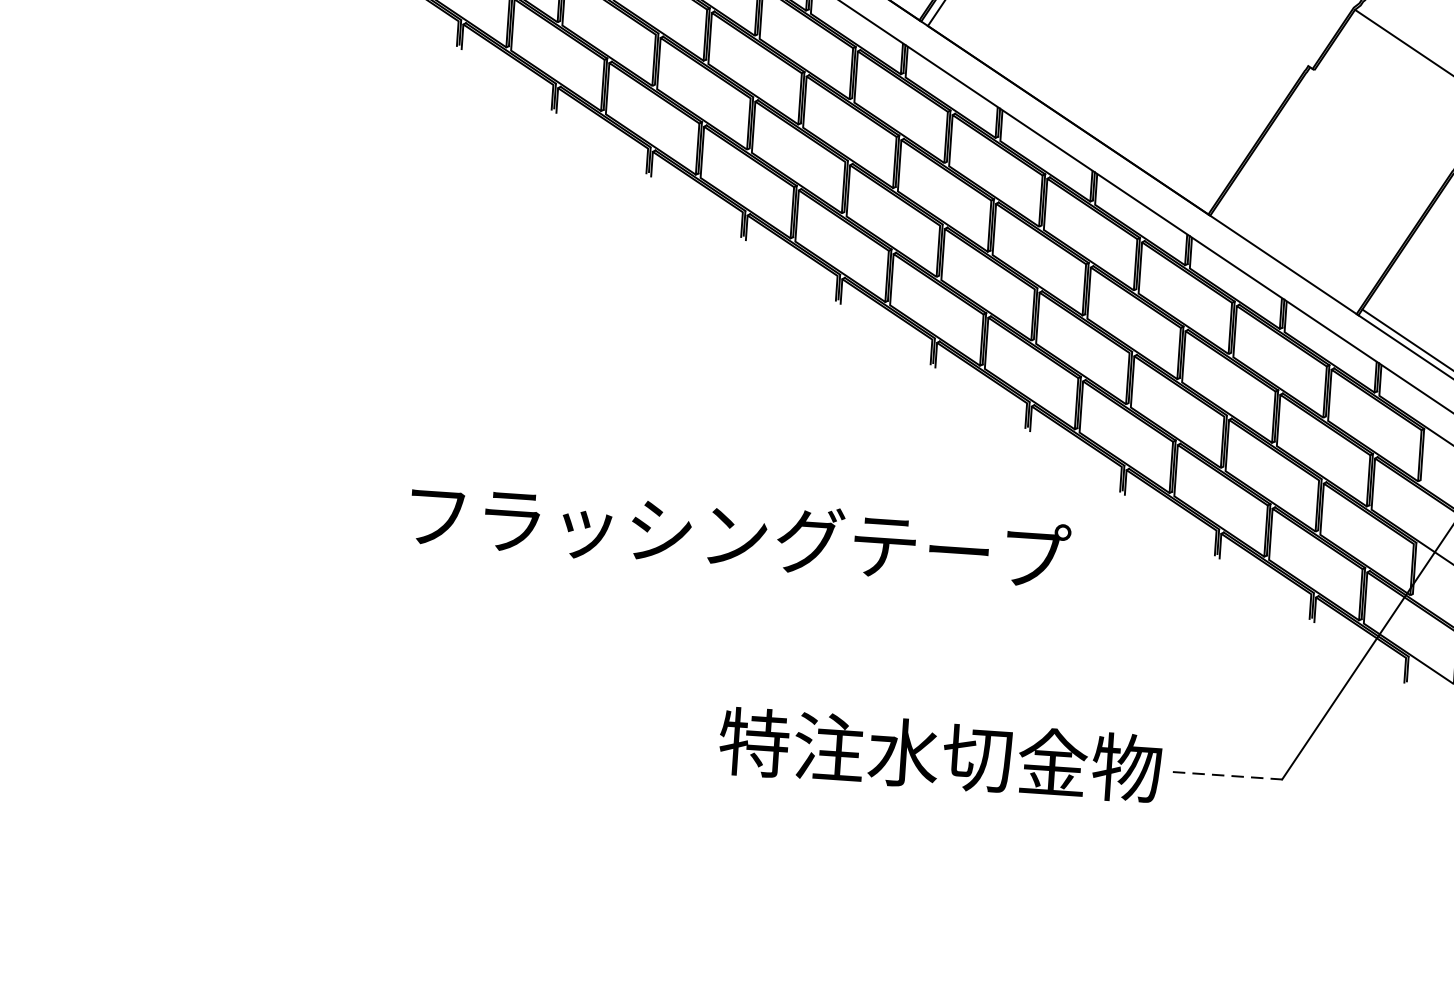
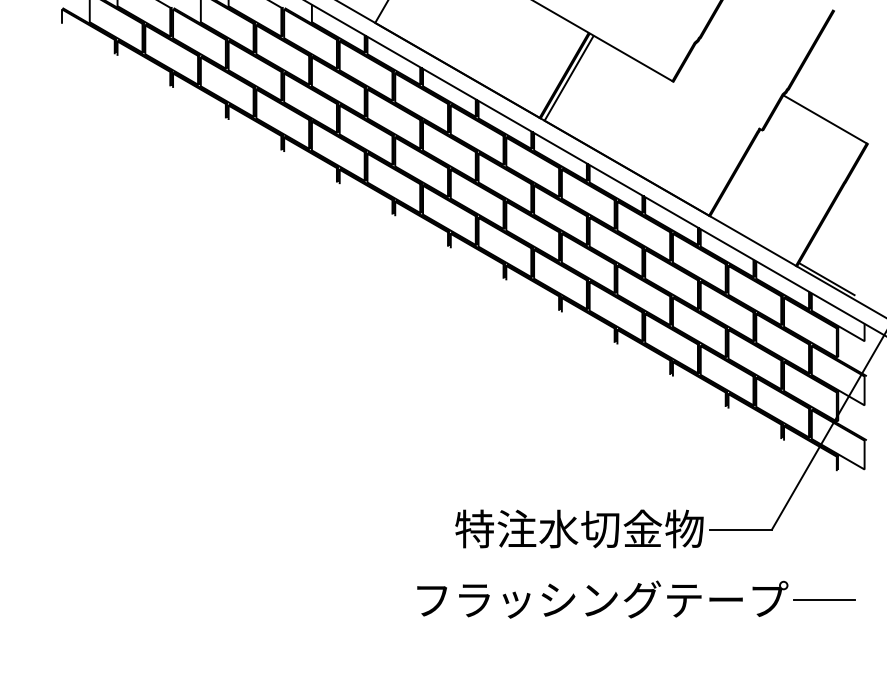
text: (739, 535) -> (602, 599), moved
line: (1228, 775) -> (741, 529), dashed -> solid
line: (1366, 911) -> (824, 600), added

